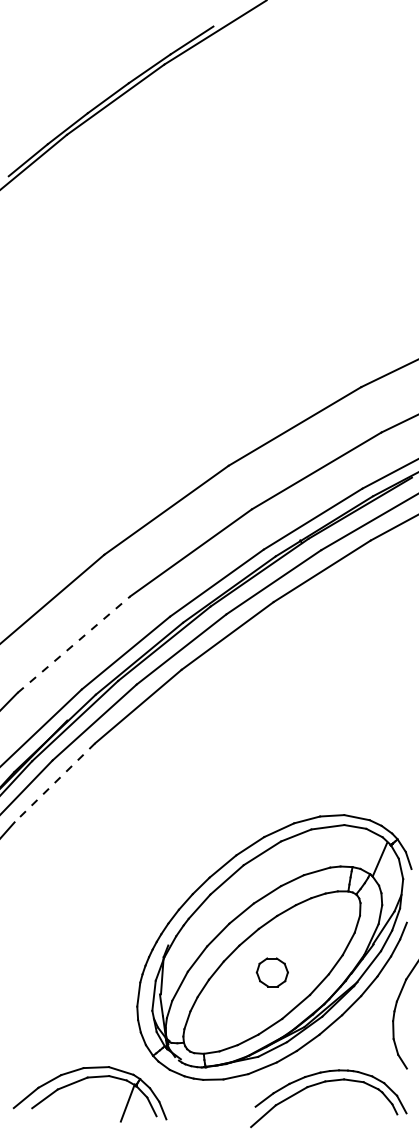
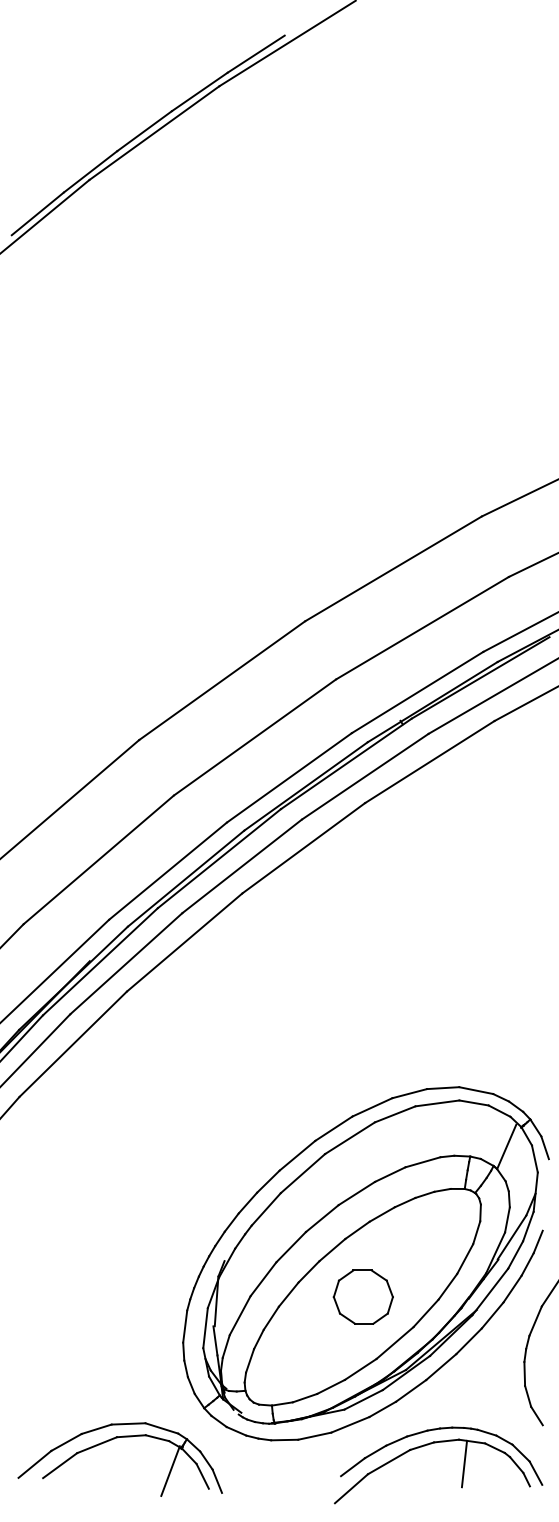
line: (74, 644) -> (99, 859), dashed -> solid
line: (54, 783) -> (72, 1045), dashed -> solid
part: (272, 972) -> (363, 1297), size x1.43
line: (348, 1097) -> (464, 1463), added

